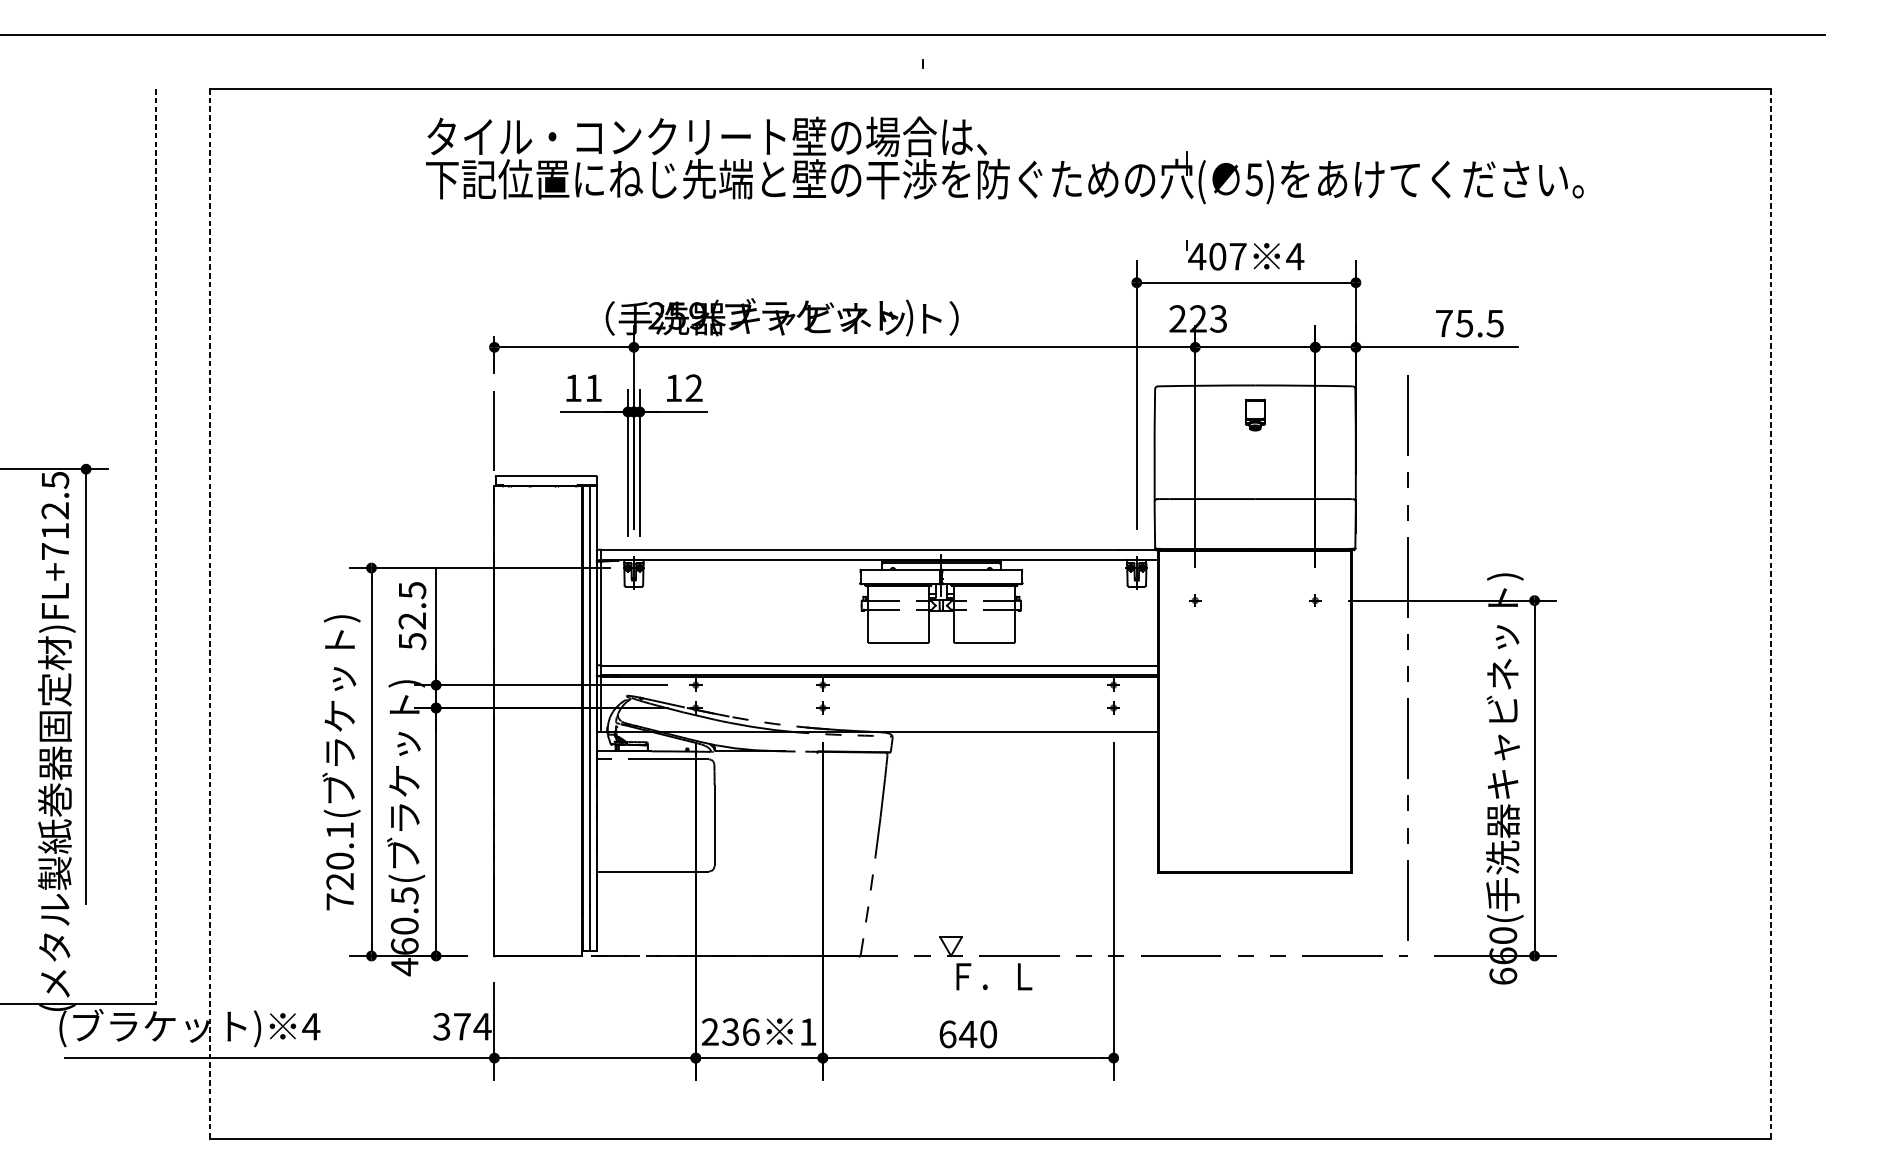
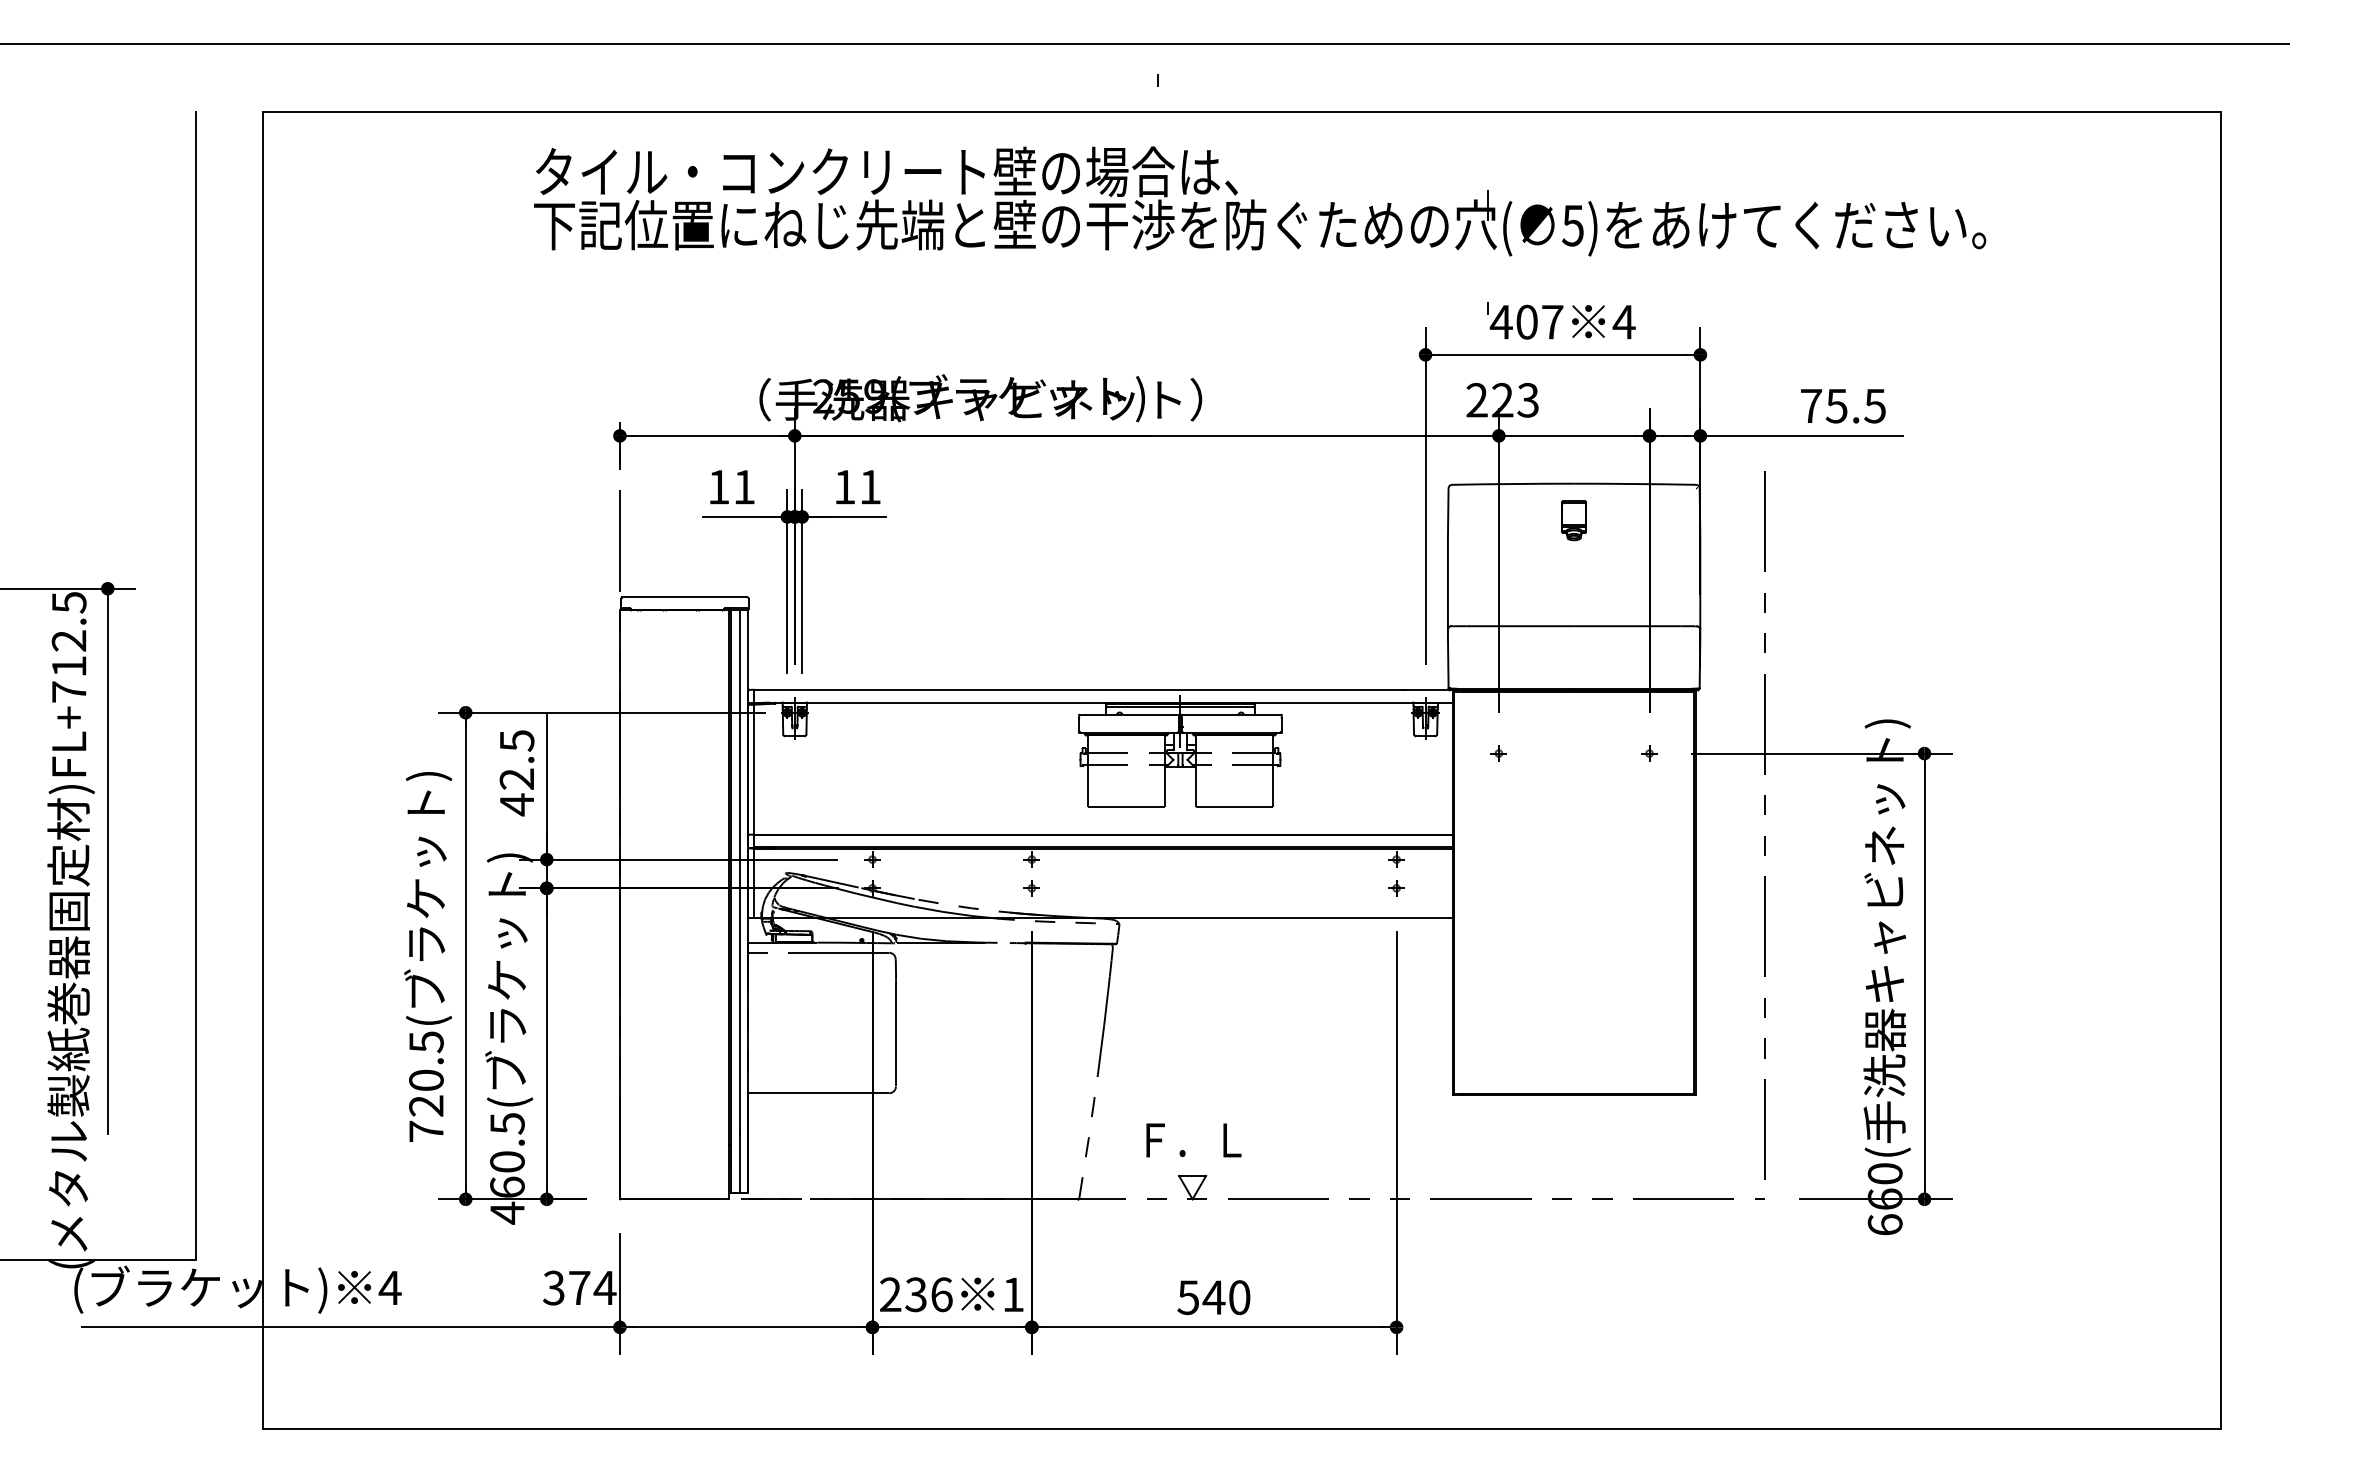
text: (693, 387) -> (869, 486), 12 -> 11
line: (156, 547) -> (195, 686), dashed -> solid
line: (209, 614) -> (262, 770), dashed -> solid
line: (1771, 614) -> (2221, 770), dashed -> solid
text: (412, 641) -> (517, 804), 52.5 -> 42.5
text: (340, 830) -> (426, 1042), 720.1( -> 720.5(
text: (994, 976) -> (1193, 1140), moved
text: (947, 1034) -> (1188, 1297), 640 -> 540

